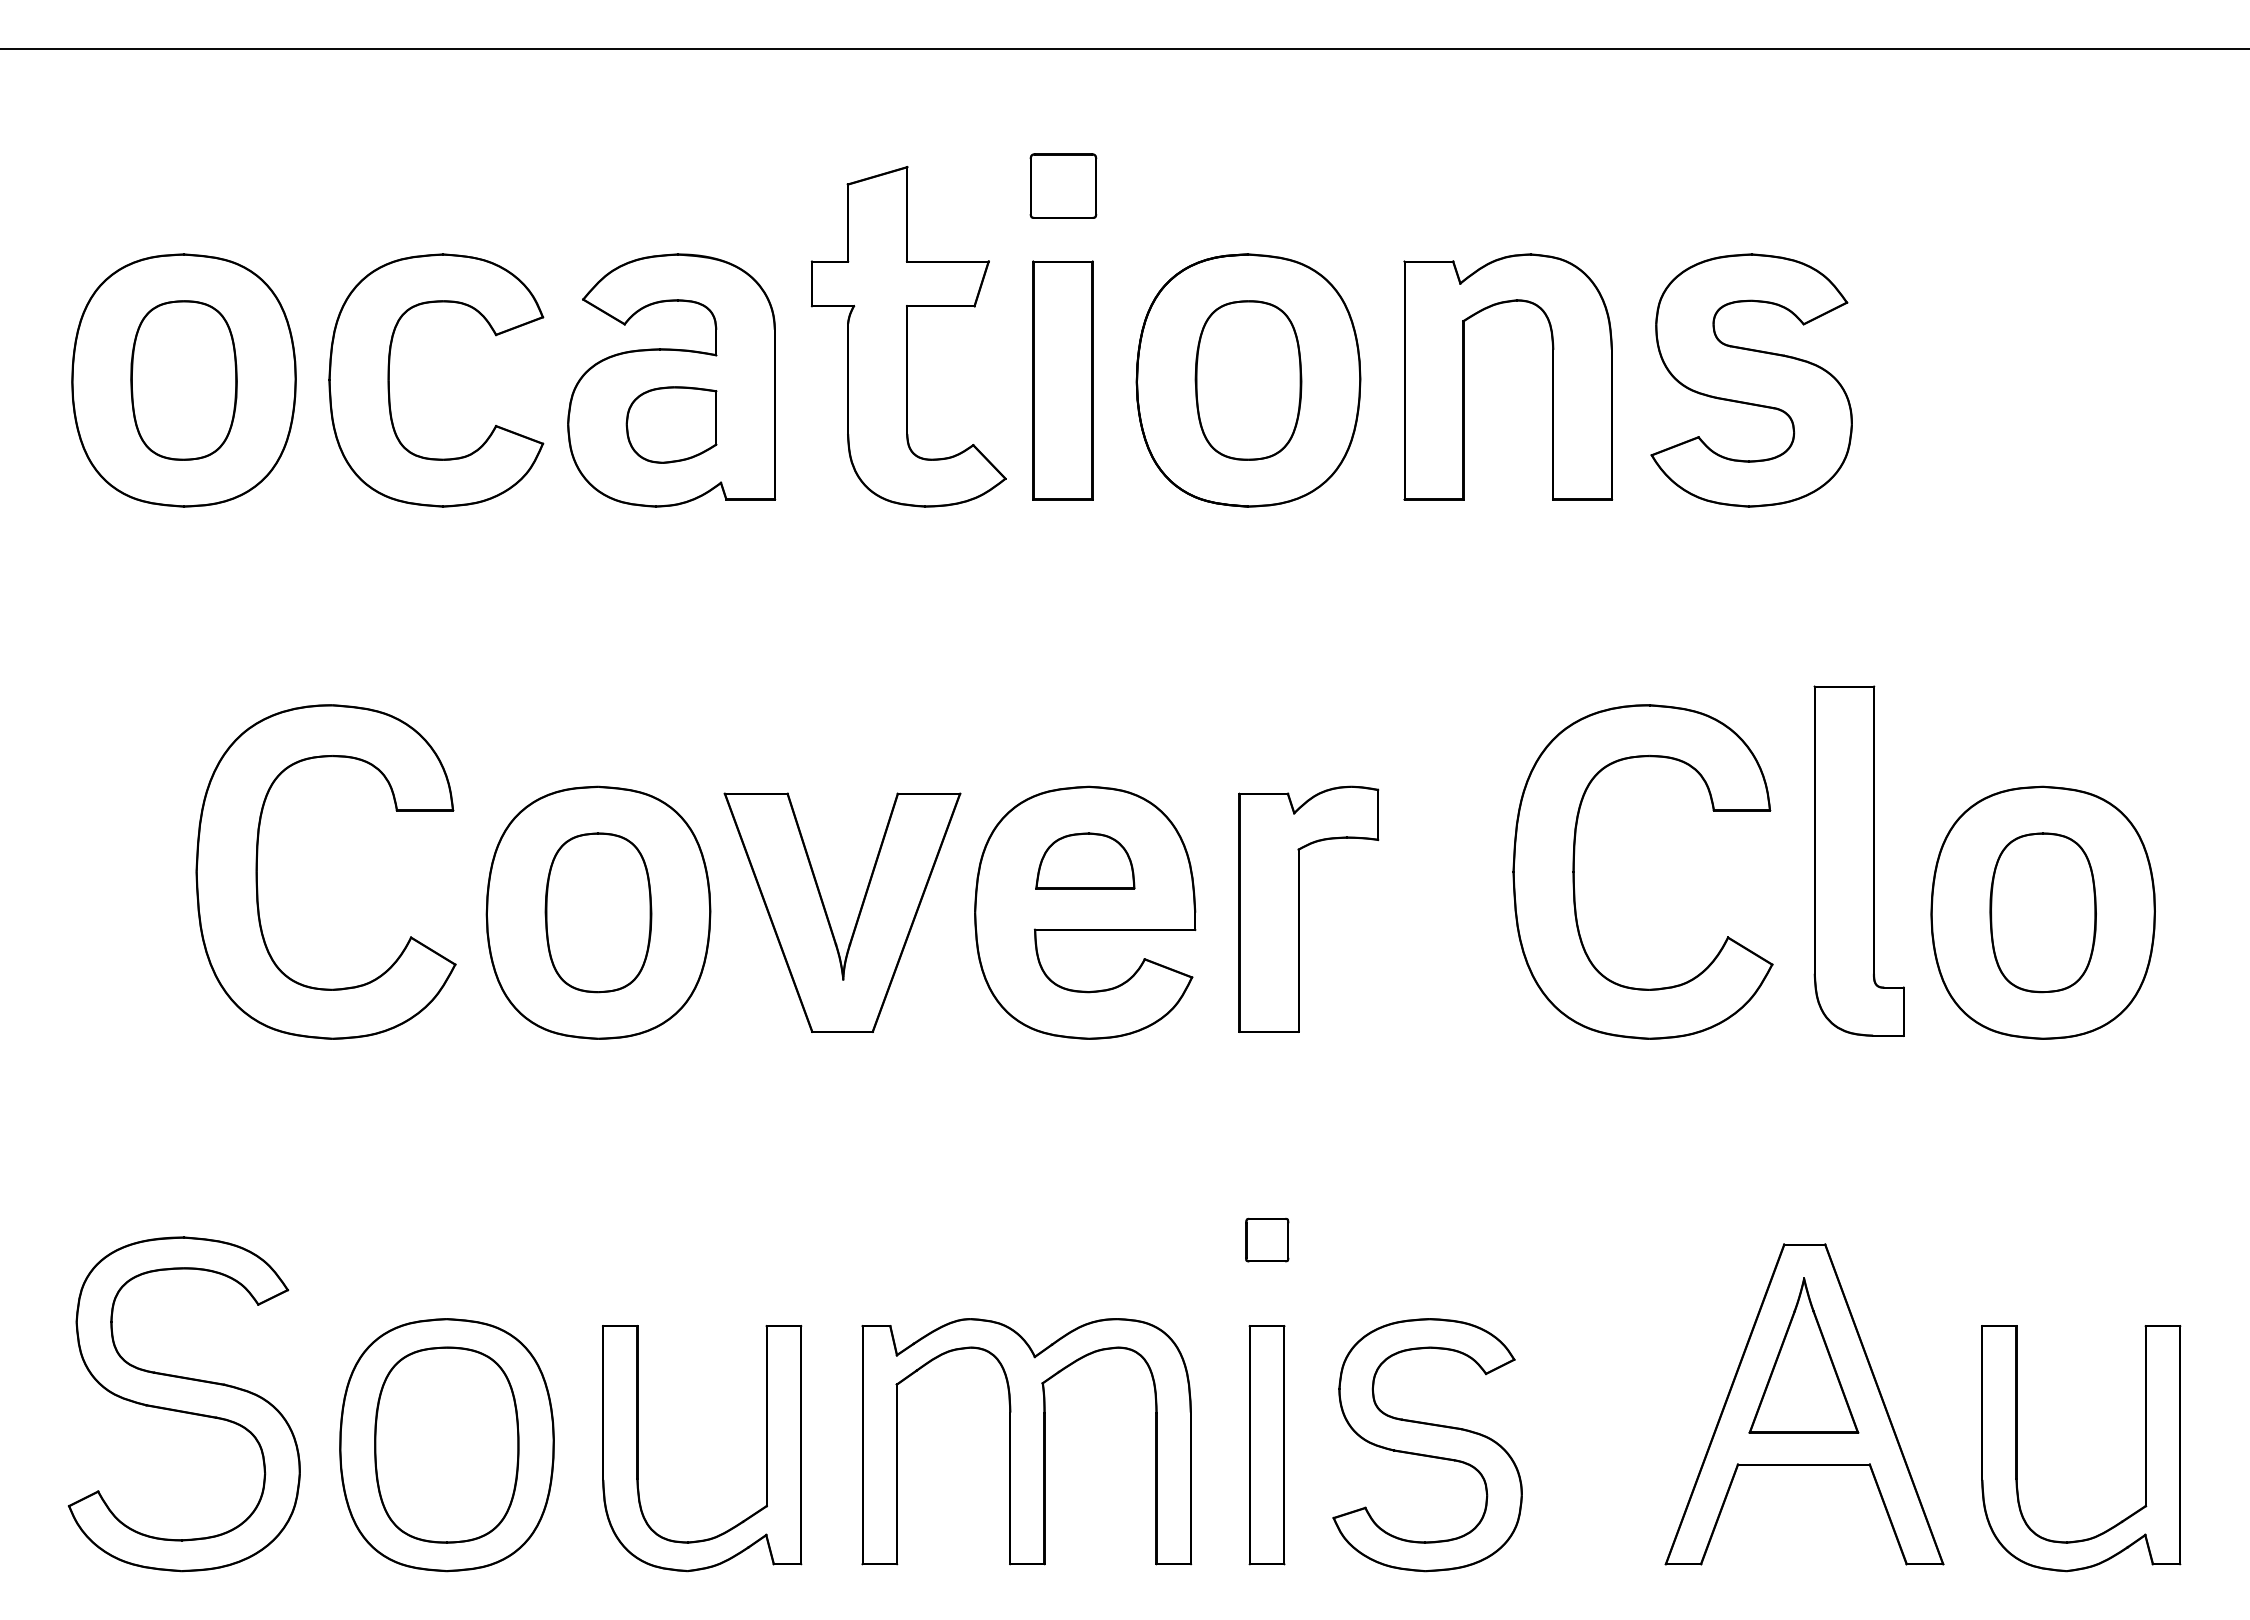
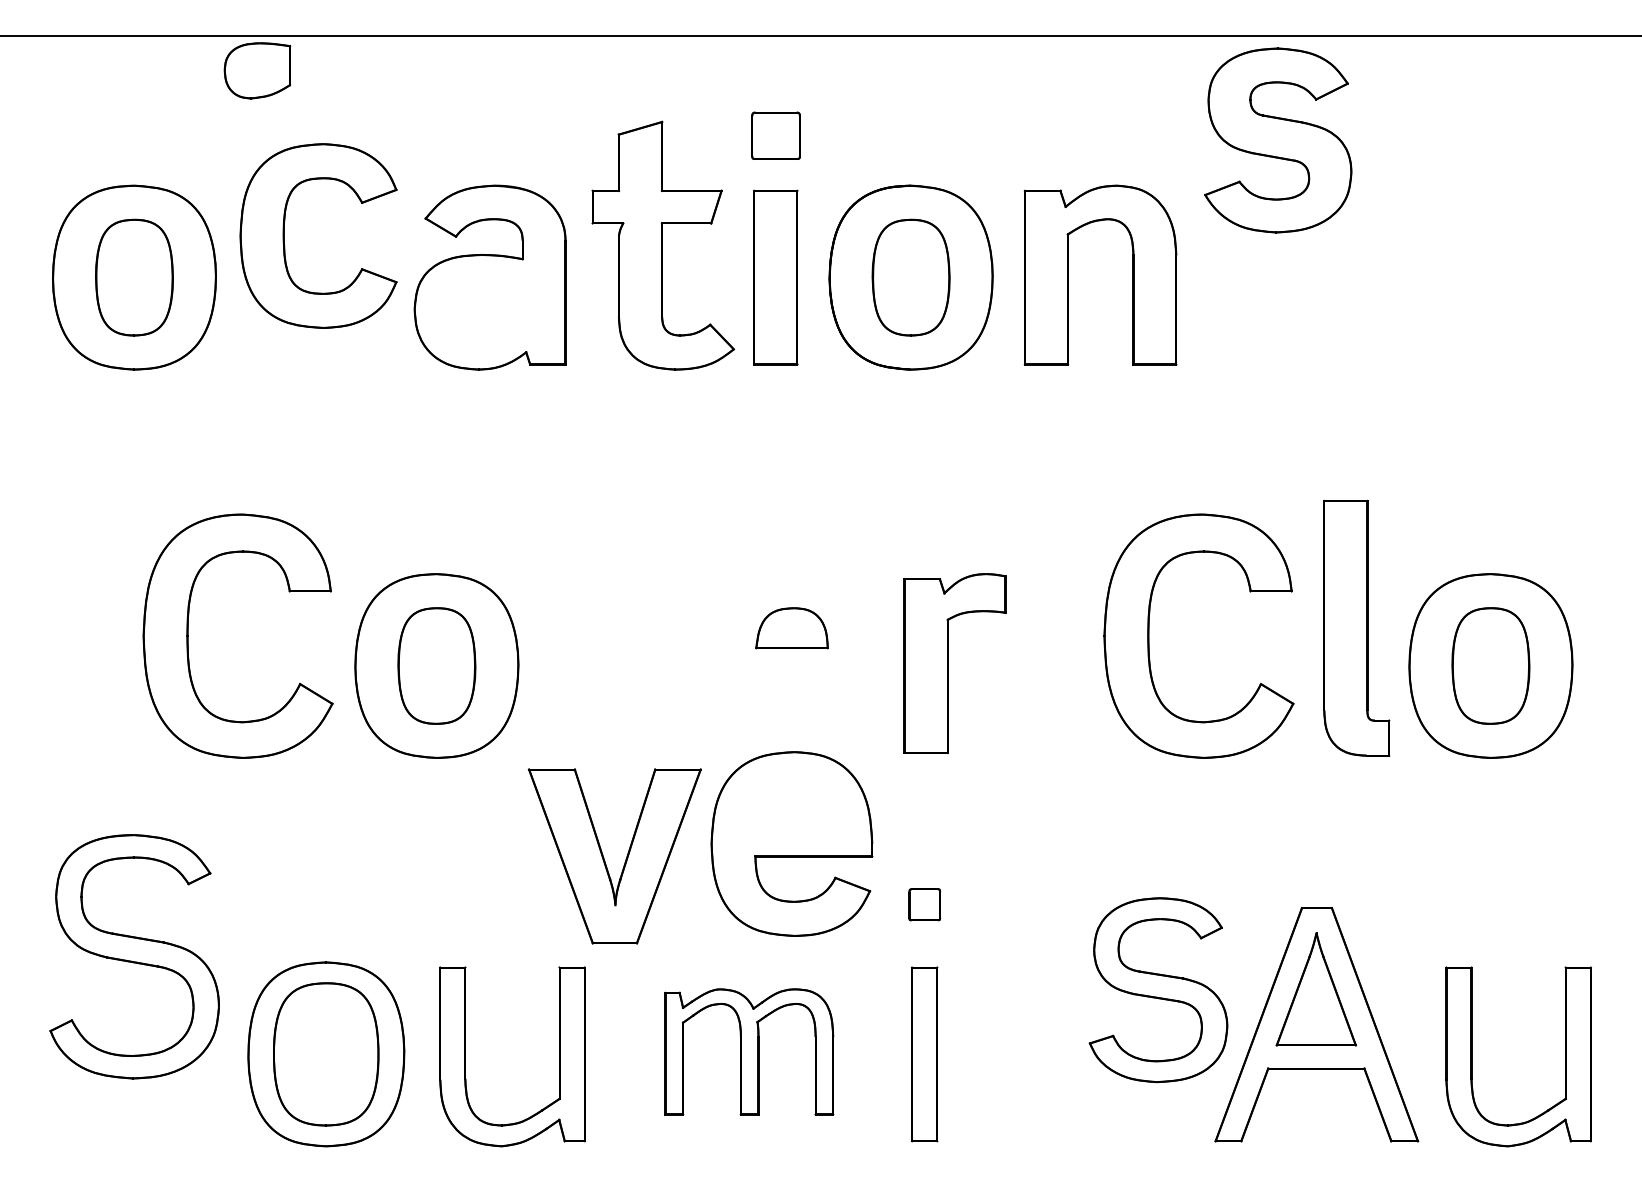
part: (389, 380) -> (284, 236), moved
part: (1751, 380) -> (1278, 140), moved
part: (671, 424) -> (257, 70), moved
part: (1085, 912) -> (792, 843), moved
part: (828, 916) -> (604, 859), moved
part: (184, 1404) -> (134, 956), moved
part: (1026, 1441) -> (749, 1051), size x0.7
part: (1427, 1445) -> (1158, 990), moved

